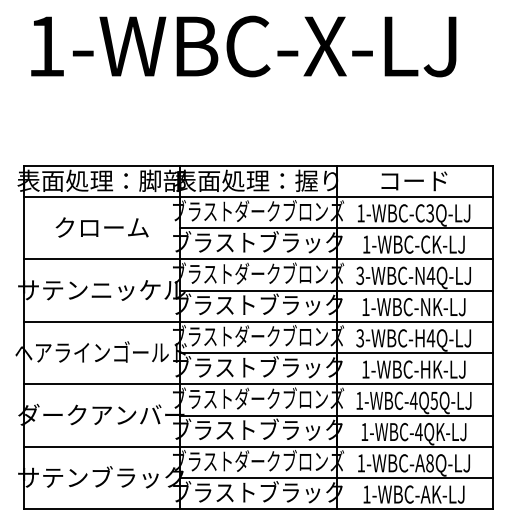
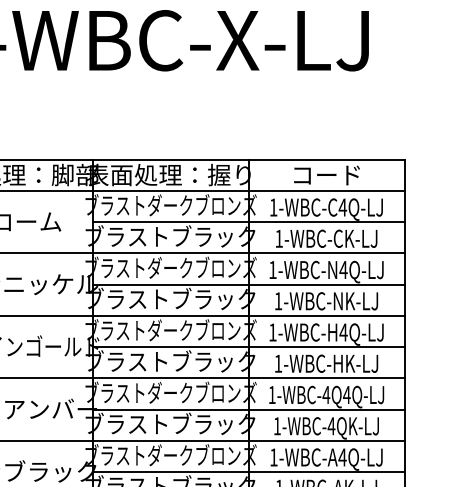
text: (430, 213) -> (343, 207), 1-WBC-C3Q-LJ -> 1-WBC-C4Q-LJ
text: (360, 275) -> (273, 269), 3-WBC-N4Q-LJ -> 1-WBC-N4Q-LJ
text: (359, 338) -> (272, 332), 3-WBC-H4Q-LJ -> 1-WBC-H4Q-LJ
text: (434, 400) -> (347, 394), 1-WBC-4Q5Q-LJ -> 1-WBC-4Q4Q-LJ
text: (429, 463) -> (342, 457), 1-WBC-A8Q-LJ -> 1-WBC-A4Q-LJ

